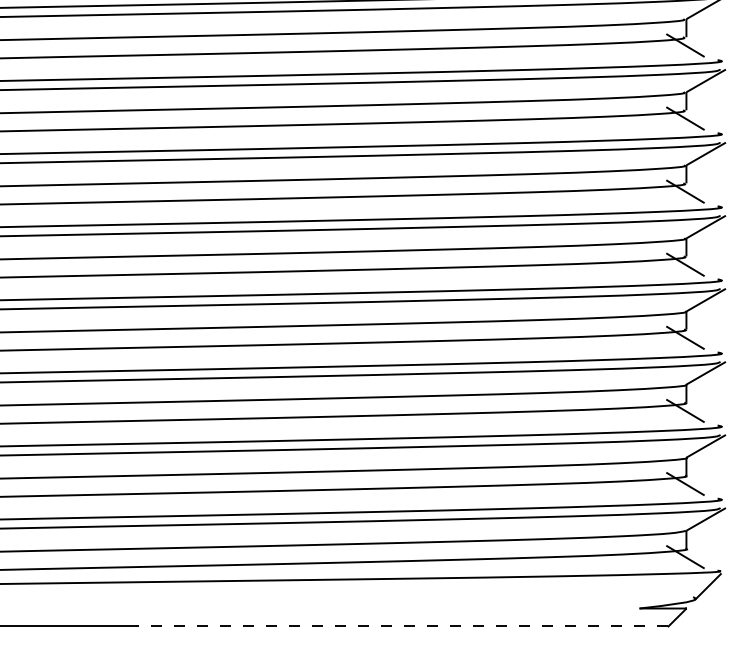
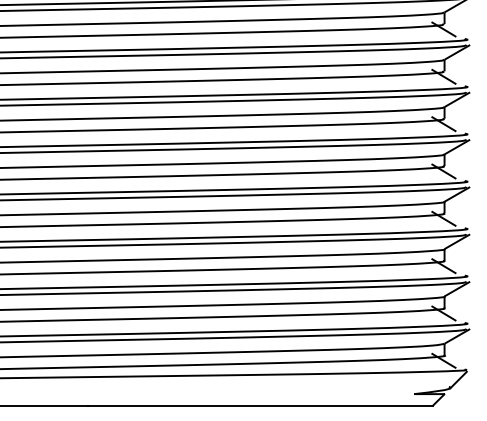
line: (402, 626) -> (260, 405), dashed -> solid

